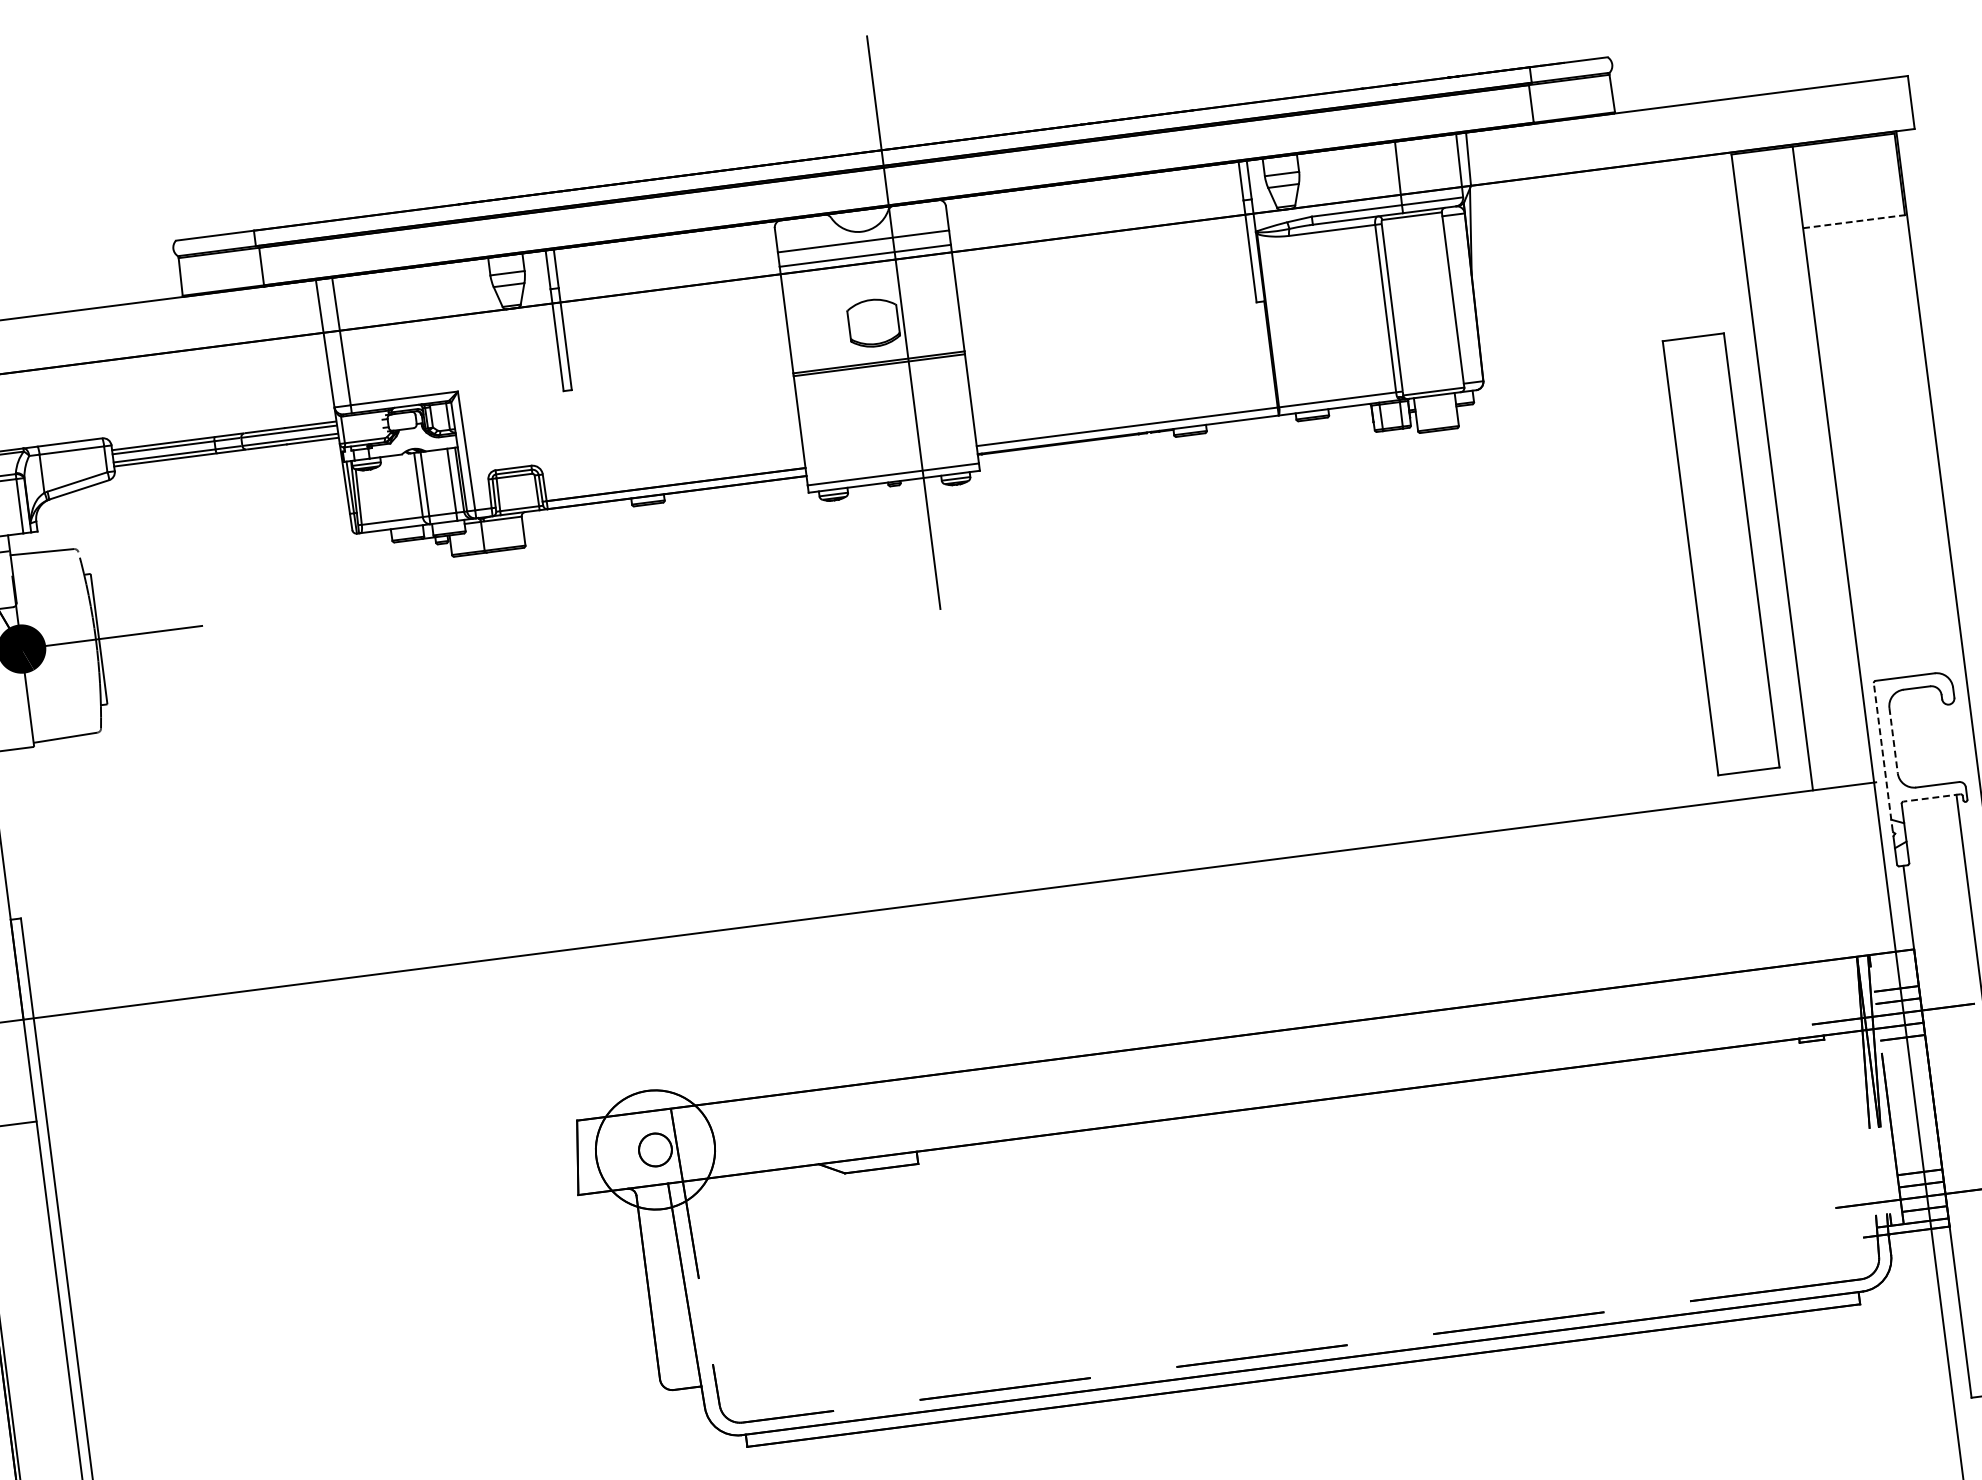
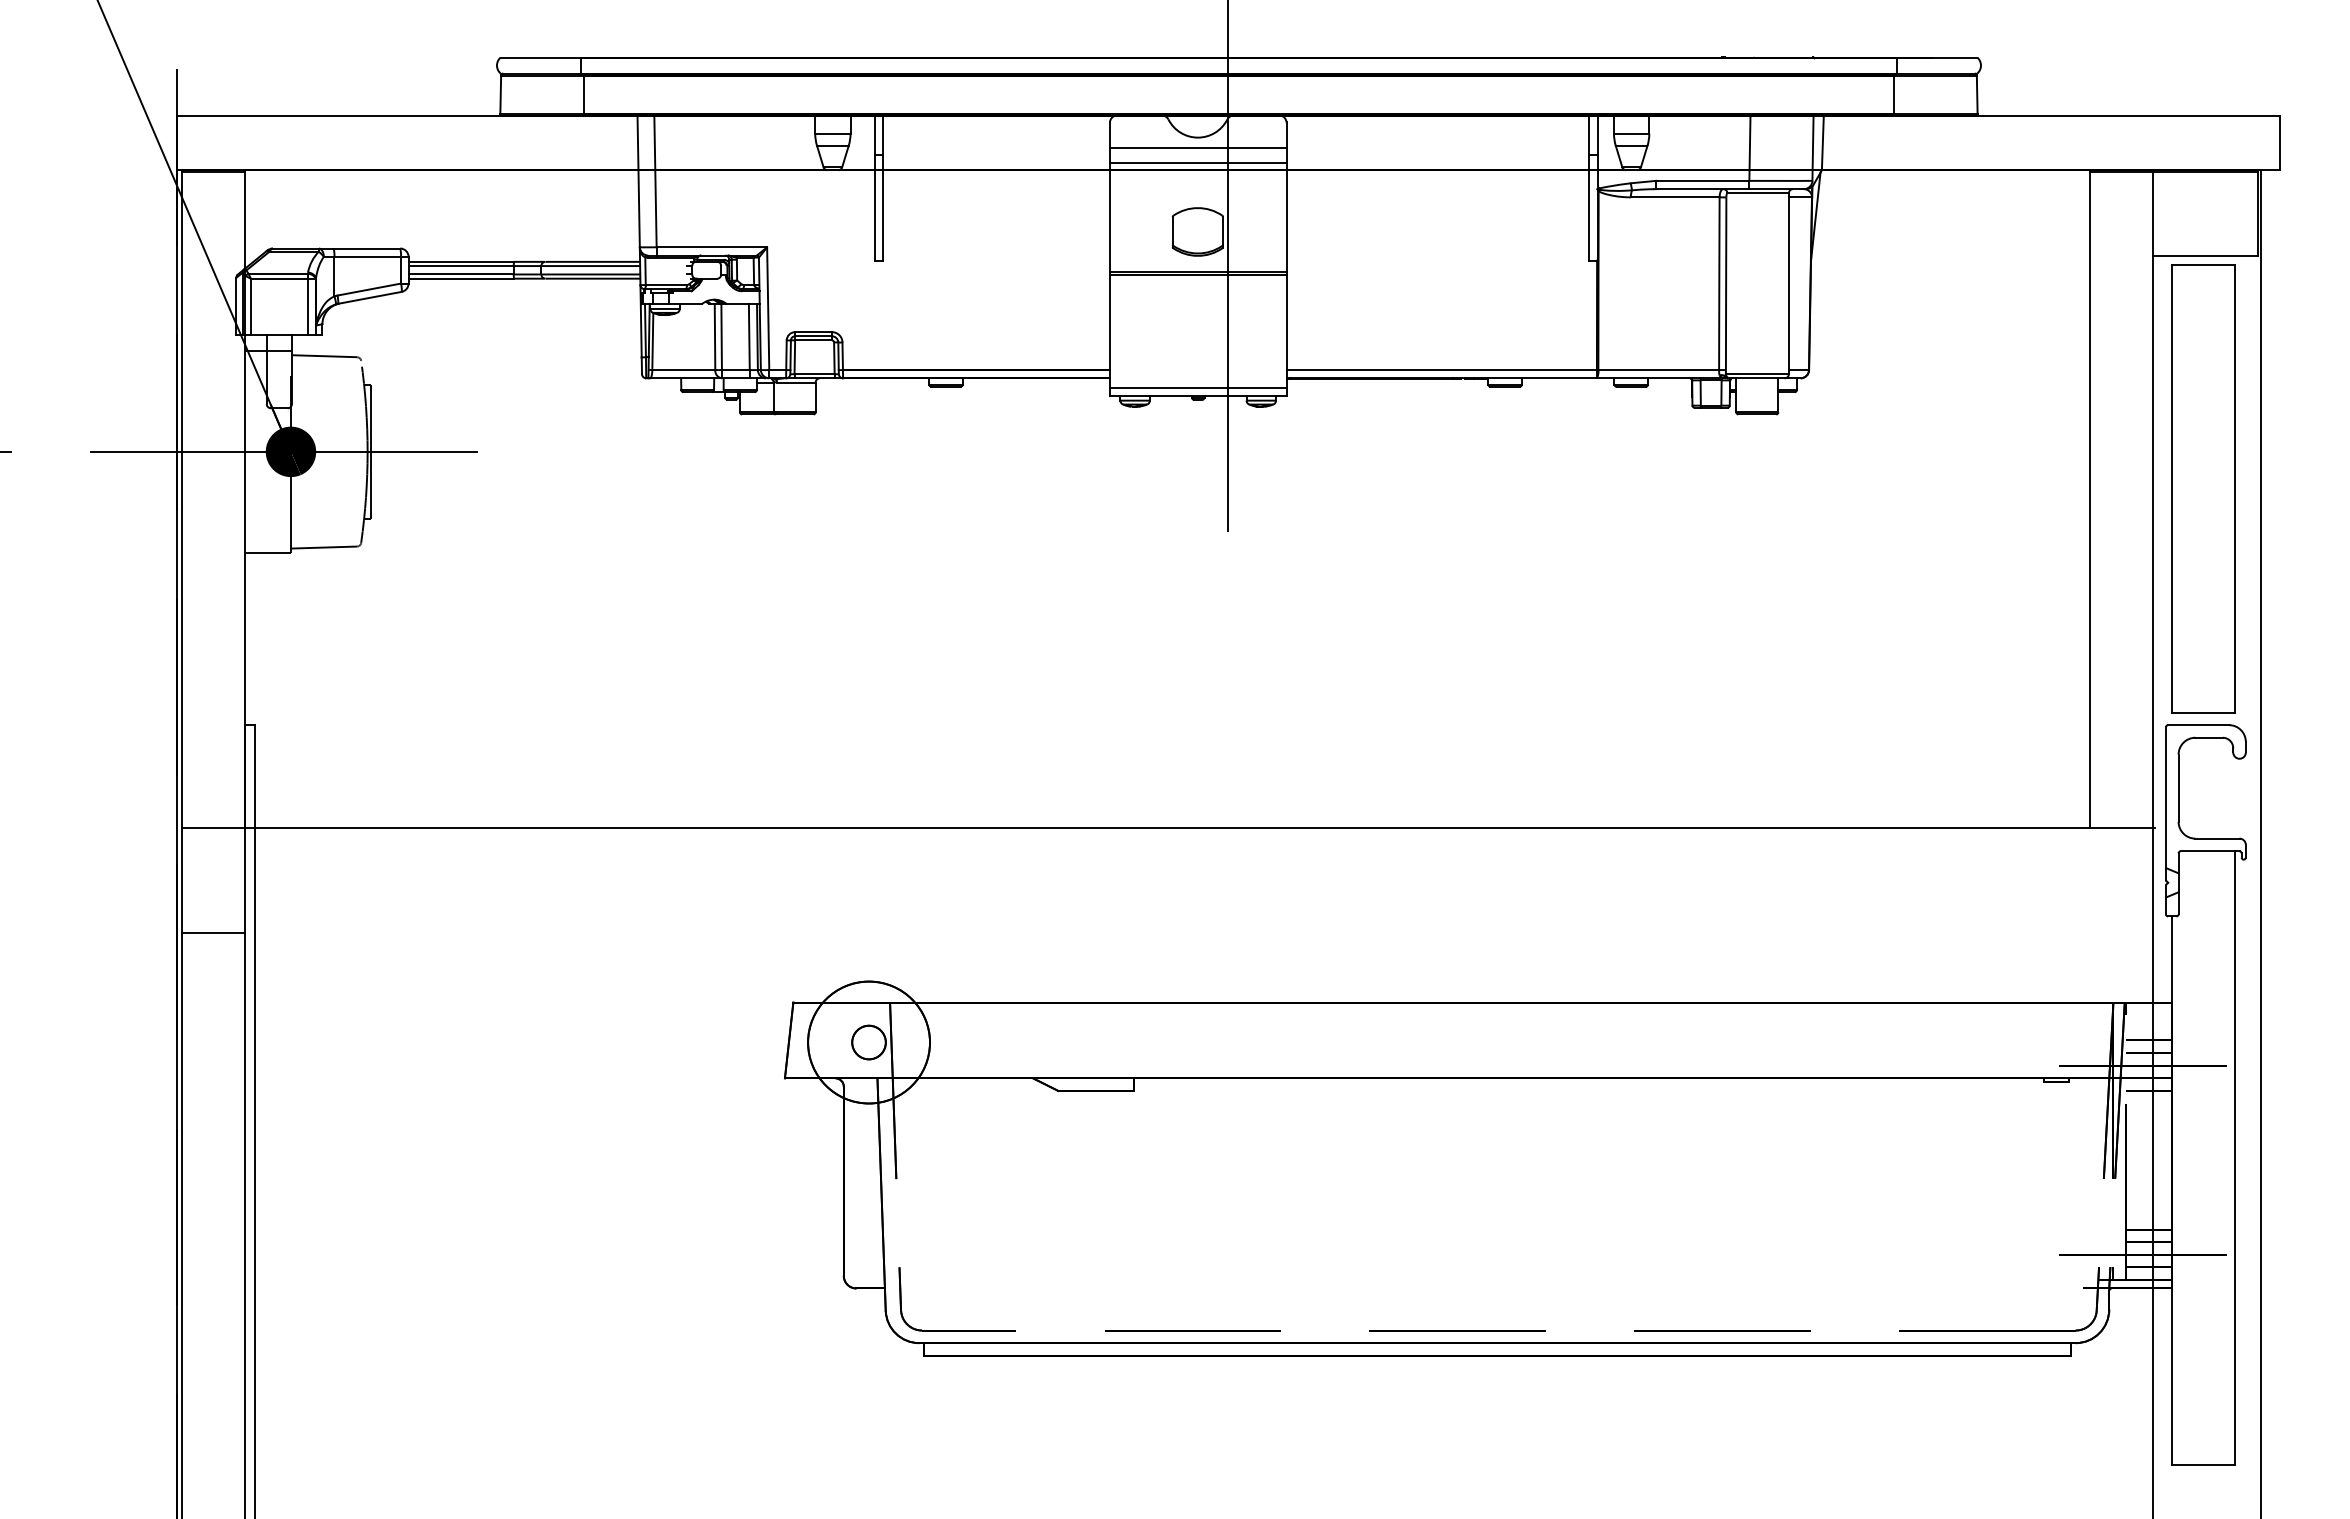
line: (1853, 221) -> (2205, 256), dashed -> solid
part: (1720, 554) -> (2203, 488), moved
line: (1893, 741) -> (2178, 788), dashed -> solid
line: (1882, 757) -> (2165, 803), dashed -> solid
line: (1931, 798) -> (2209, 851), dashed -> solid

